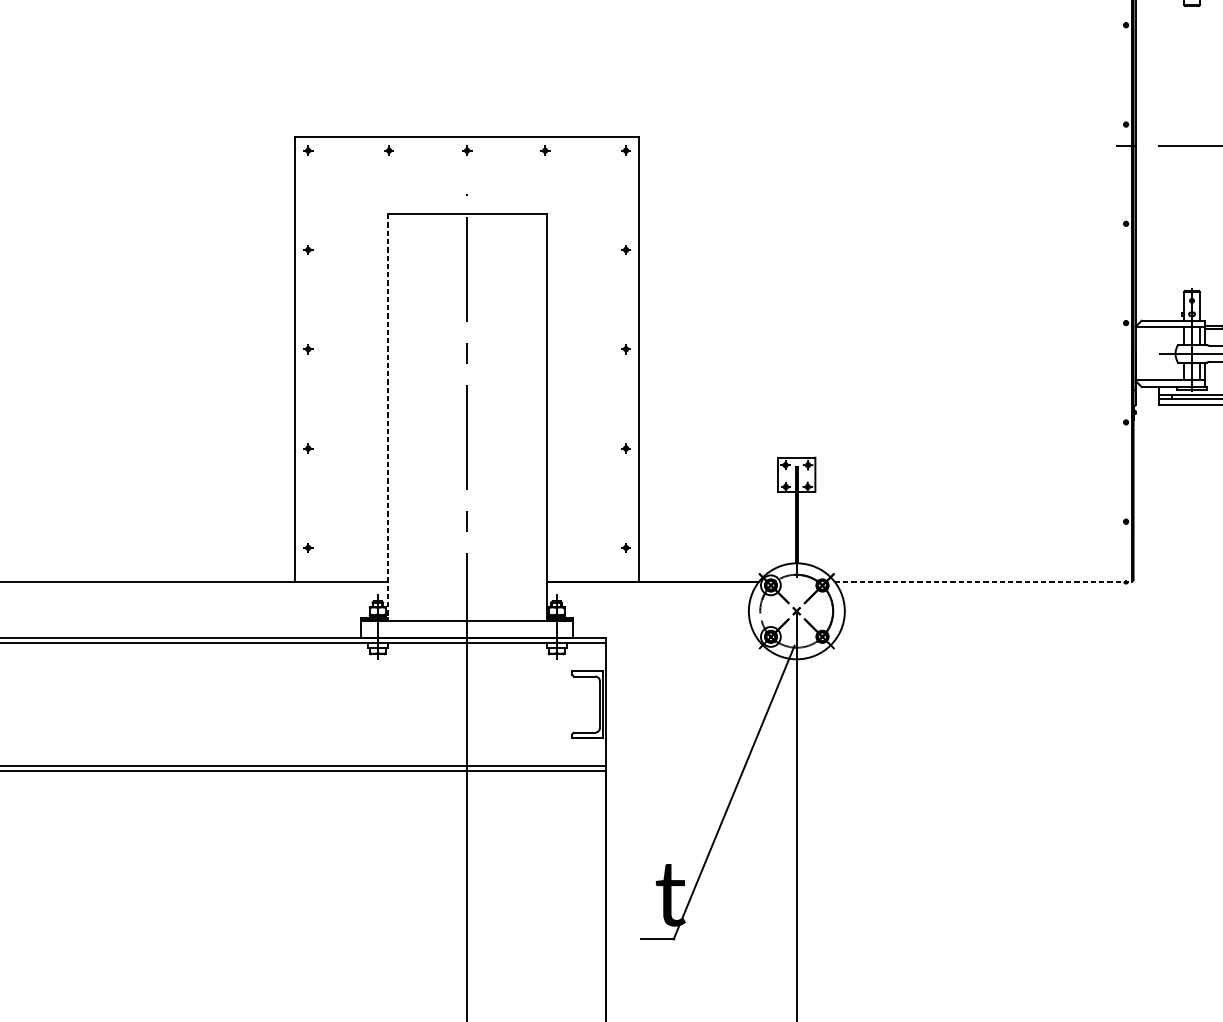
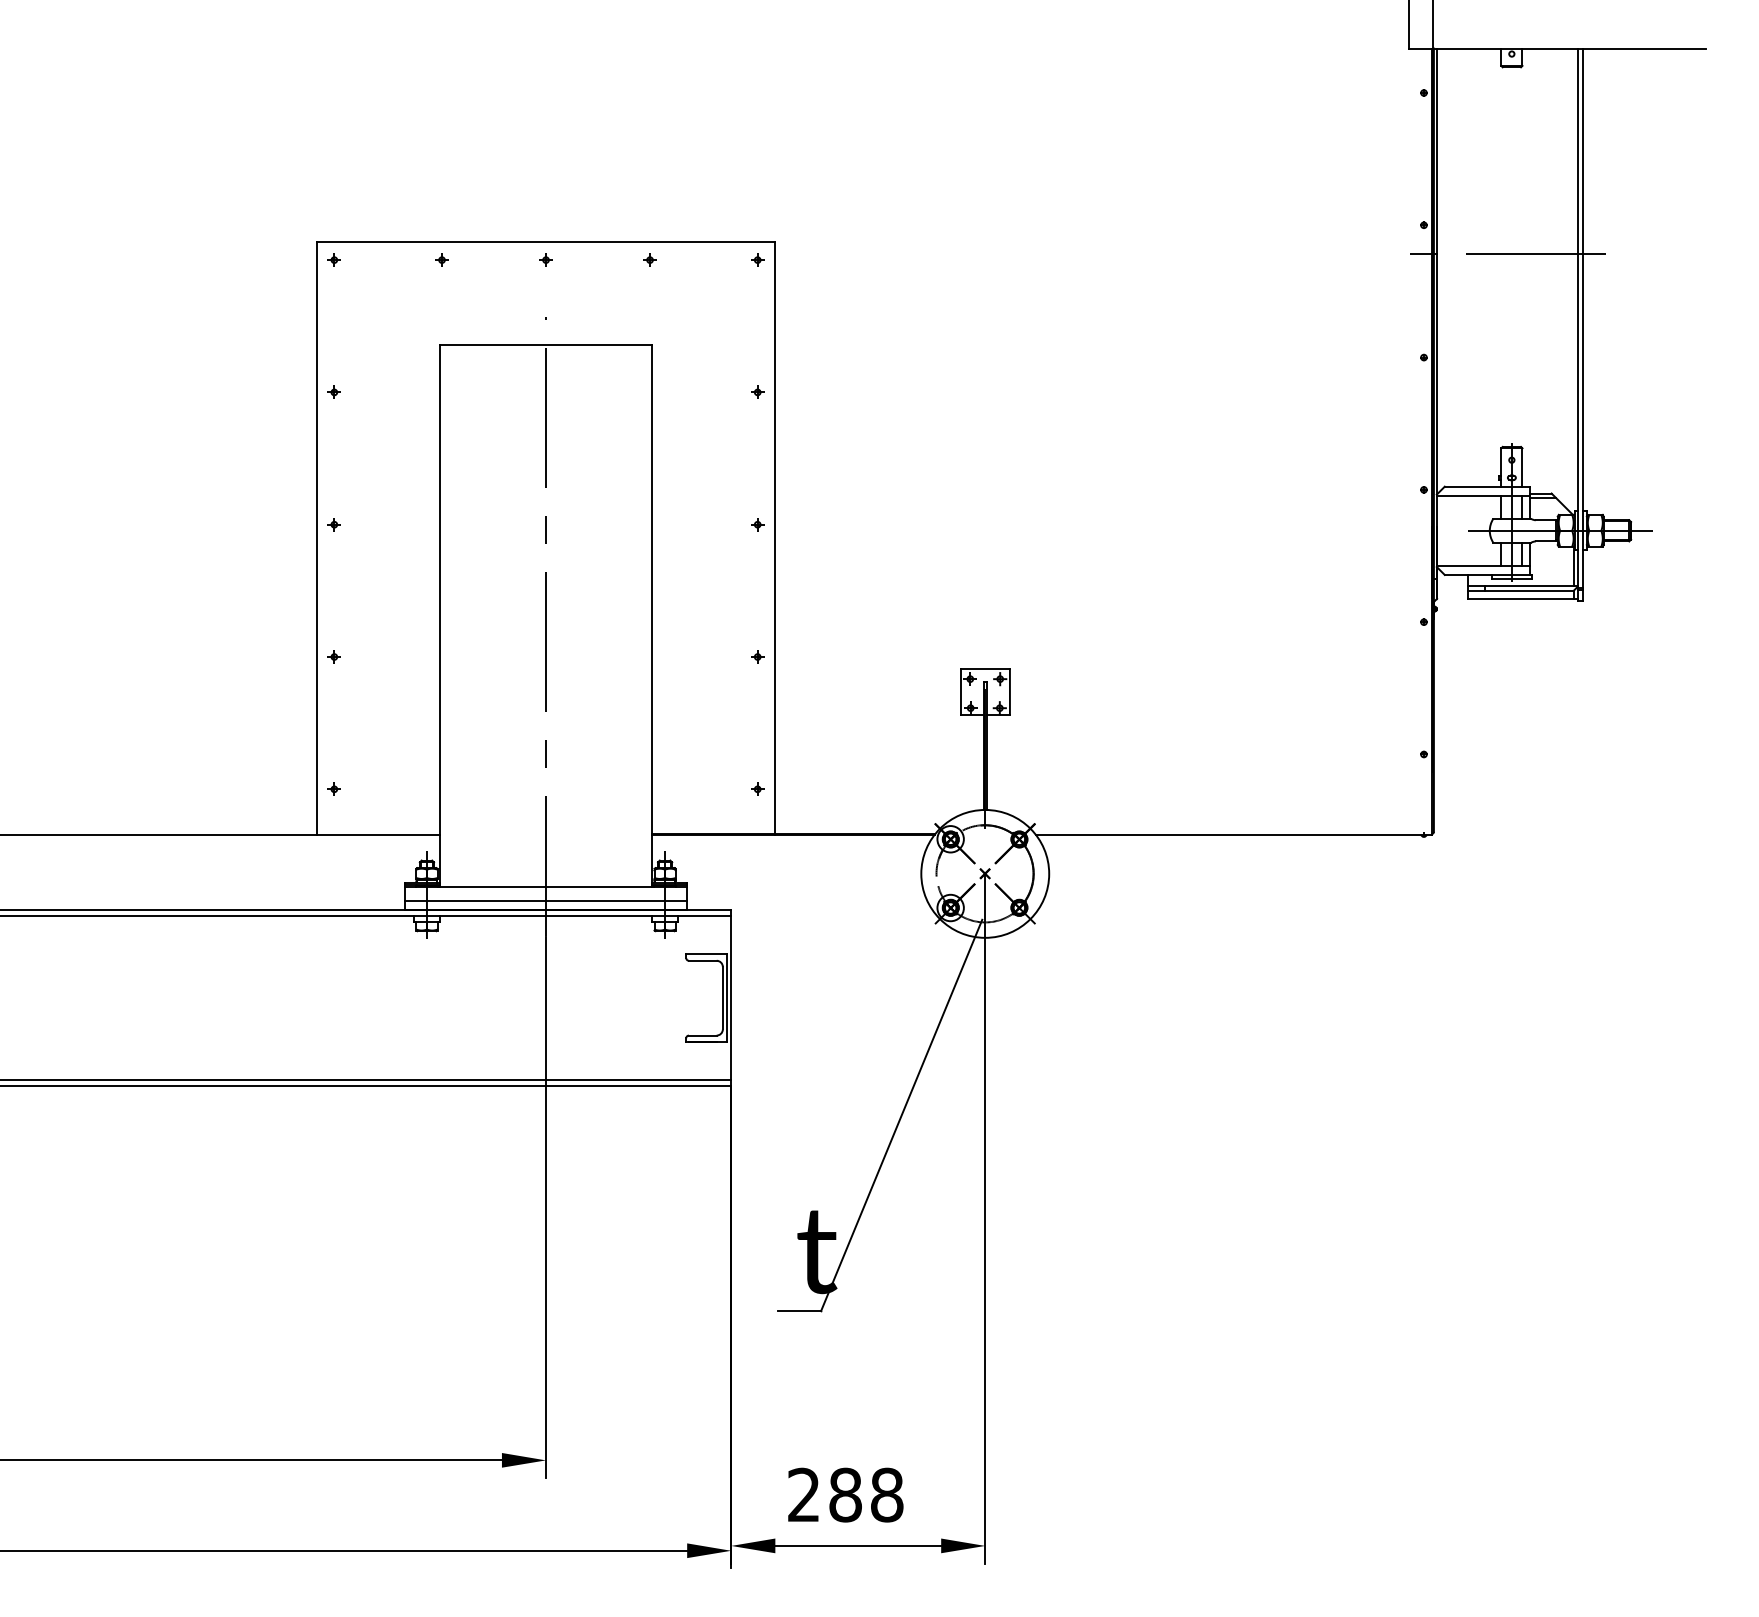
line: (388, 418) -> (440, 616), dashed -> solid
line: (983, 581) -> (1233, 834), dashed -> solid
line: (466, 632) -> (545, 901), added

